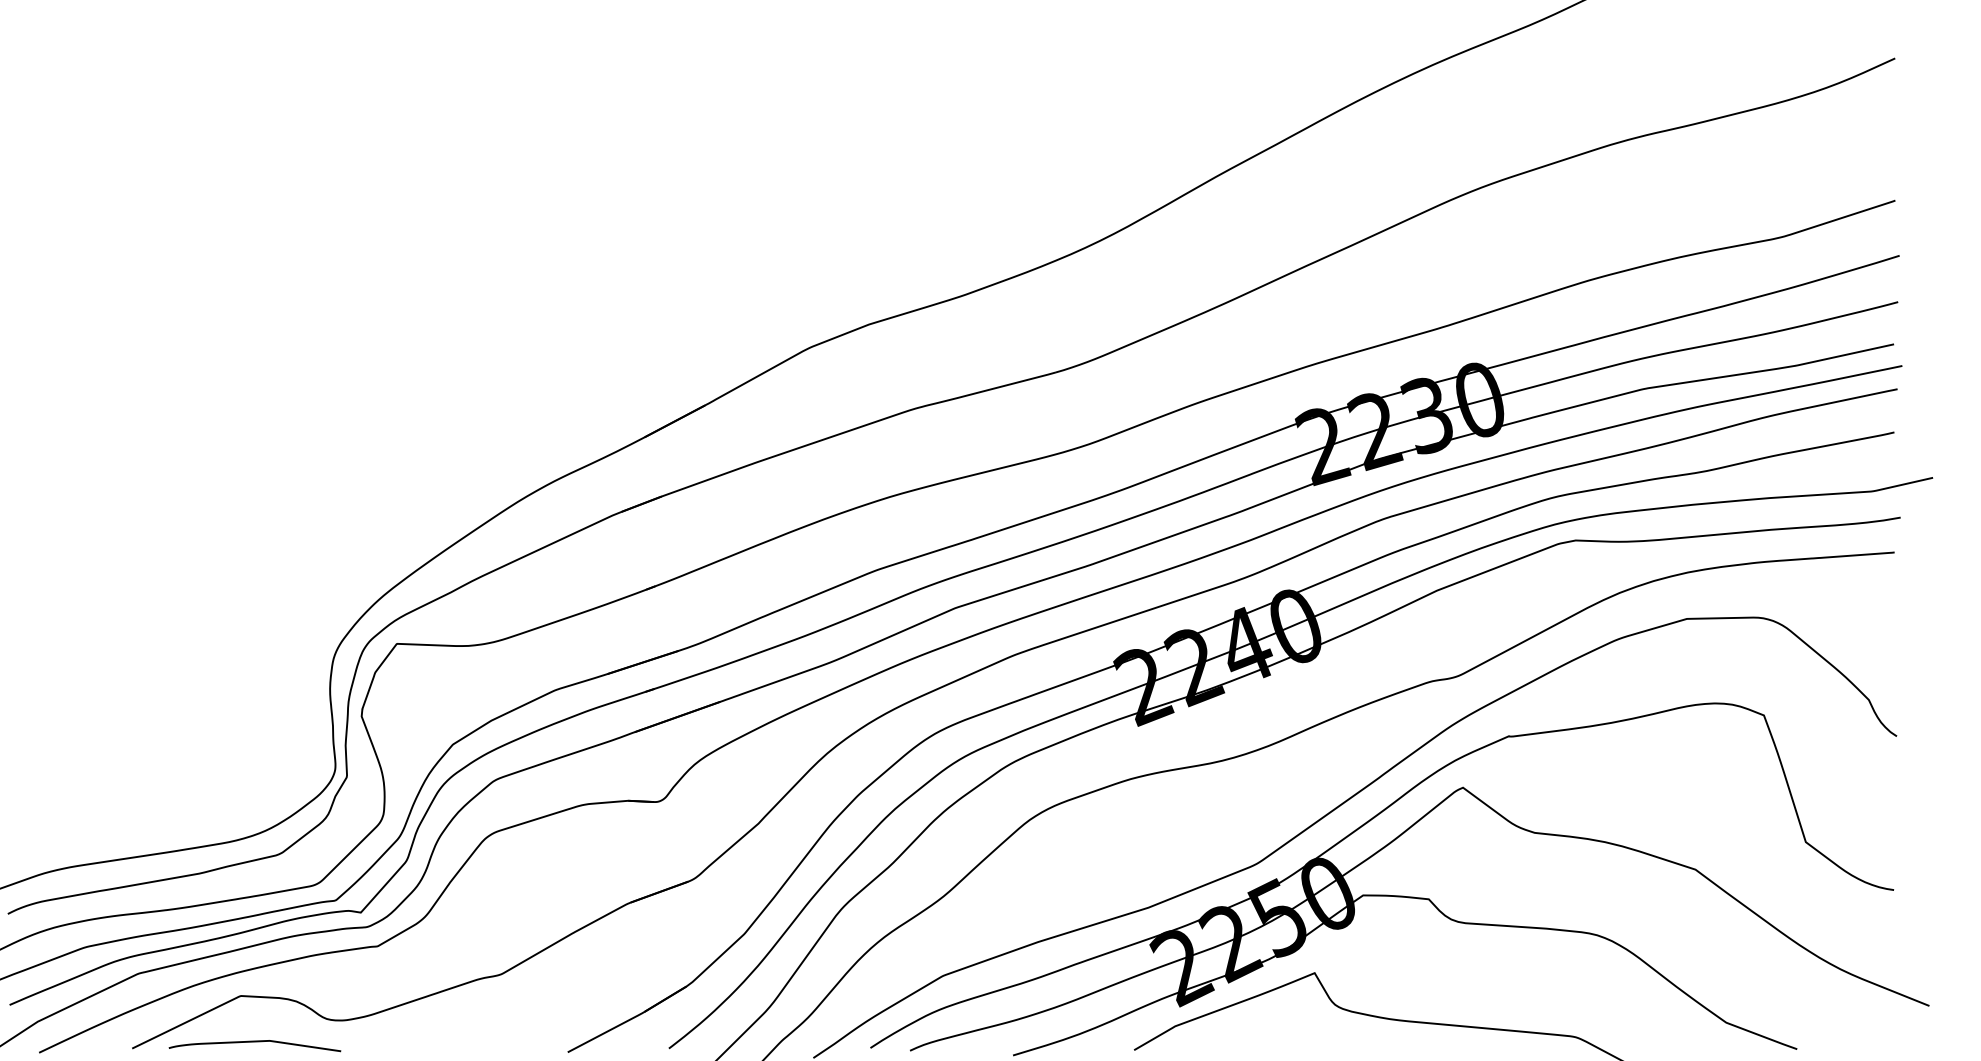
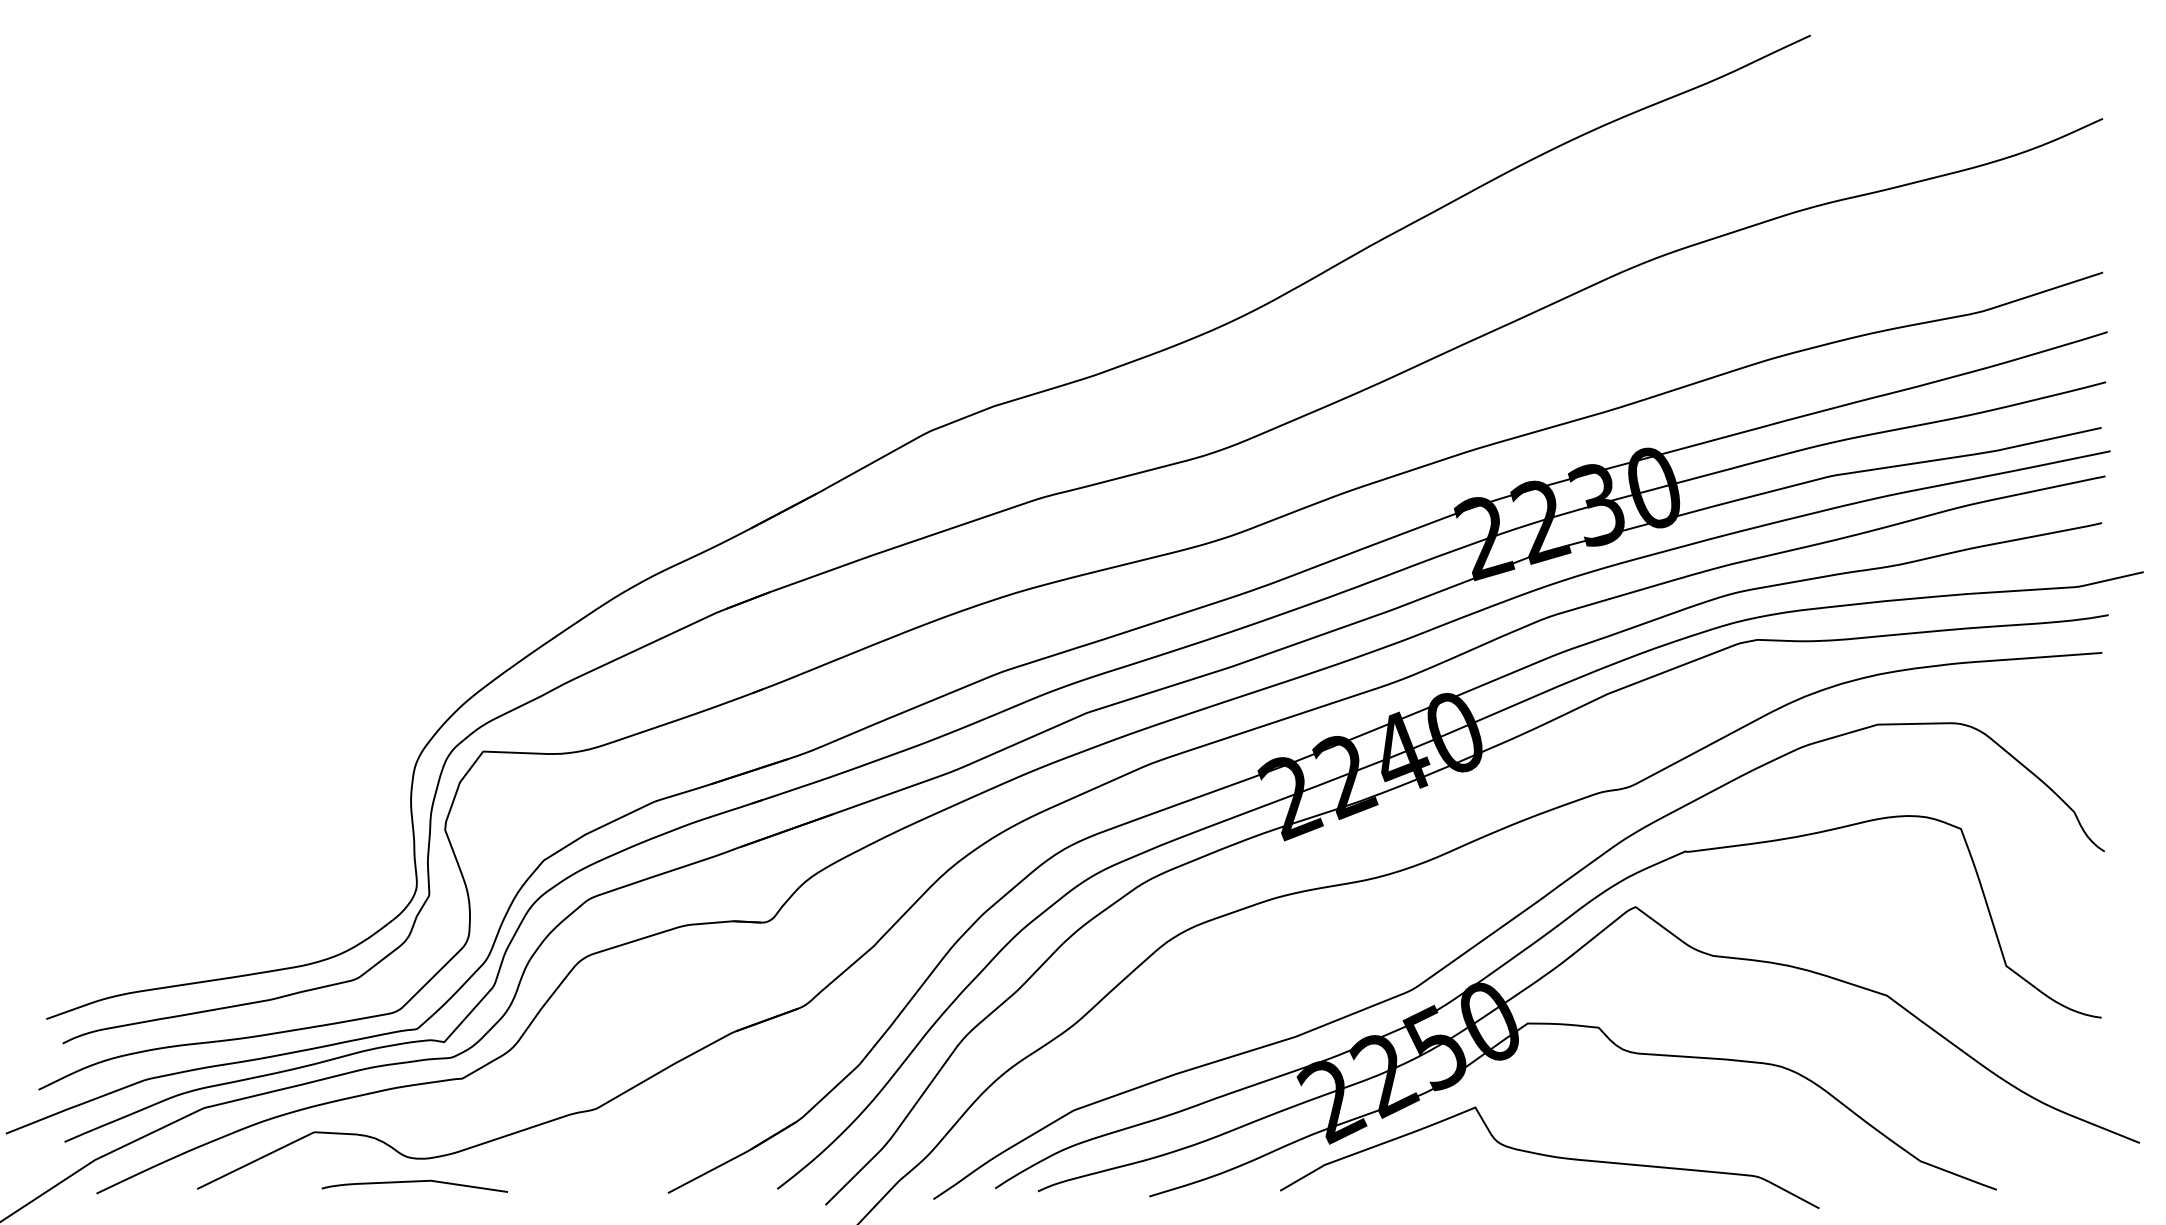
curve: (254, 1042) -> (414, 1182), moved

